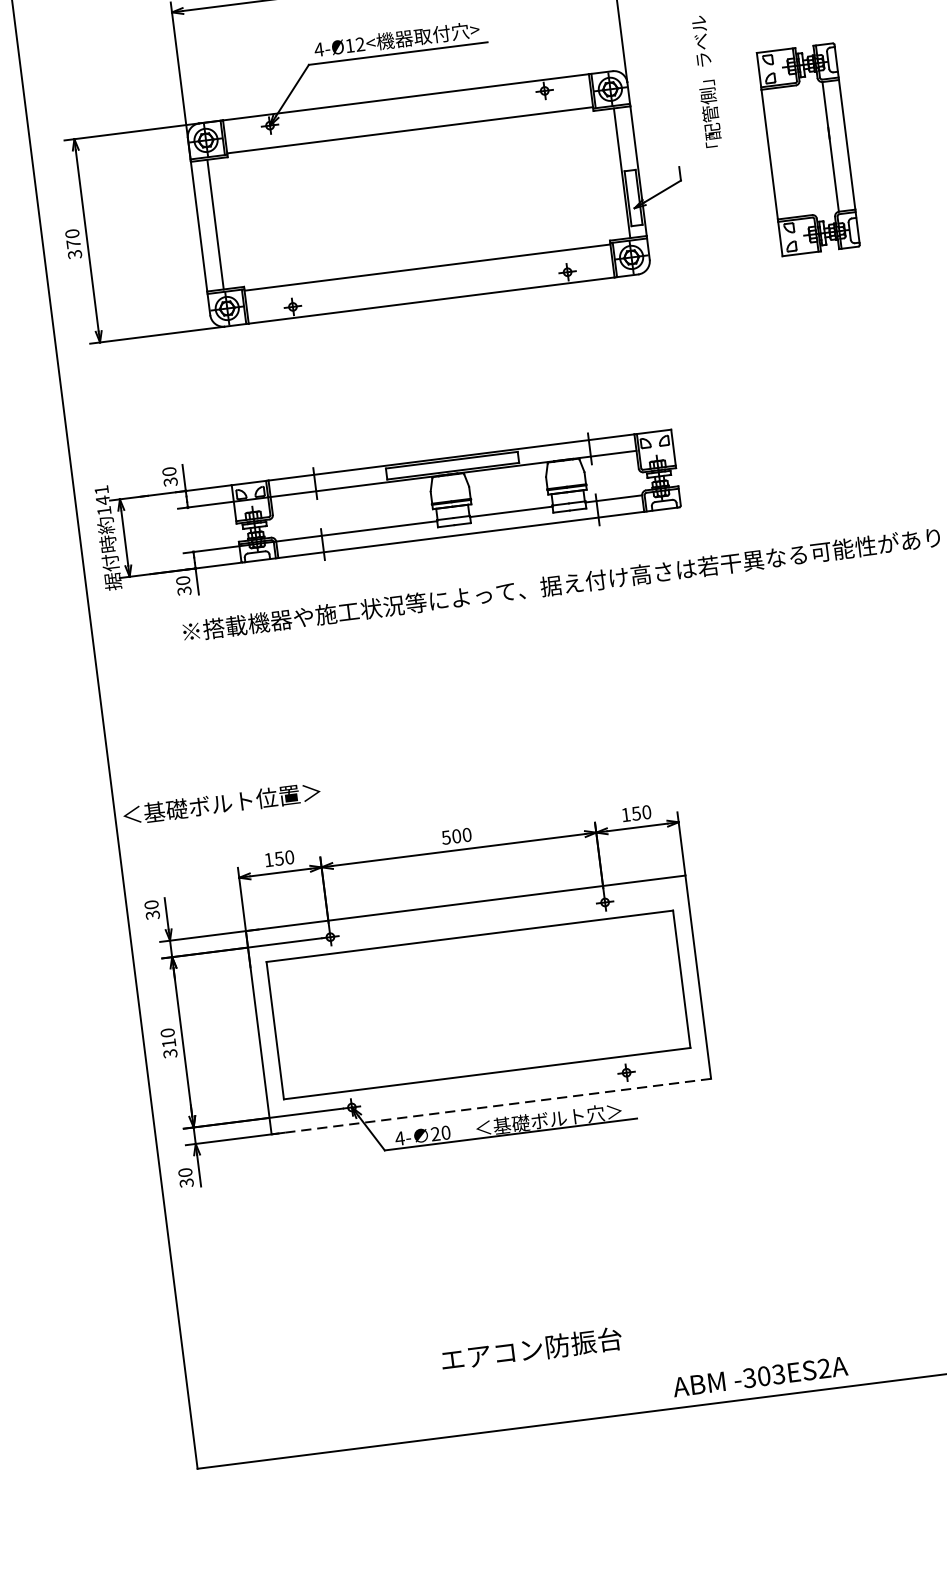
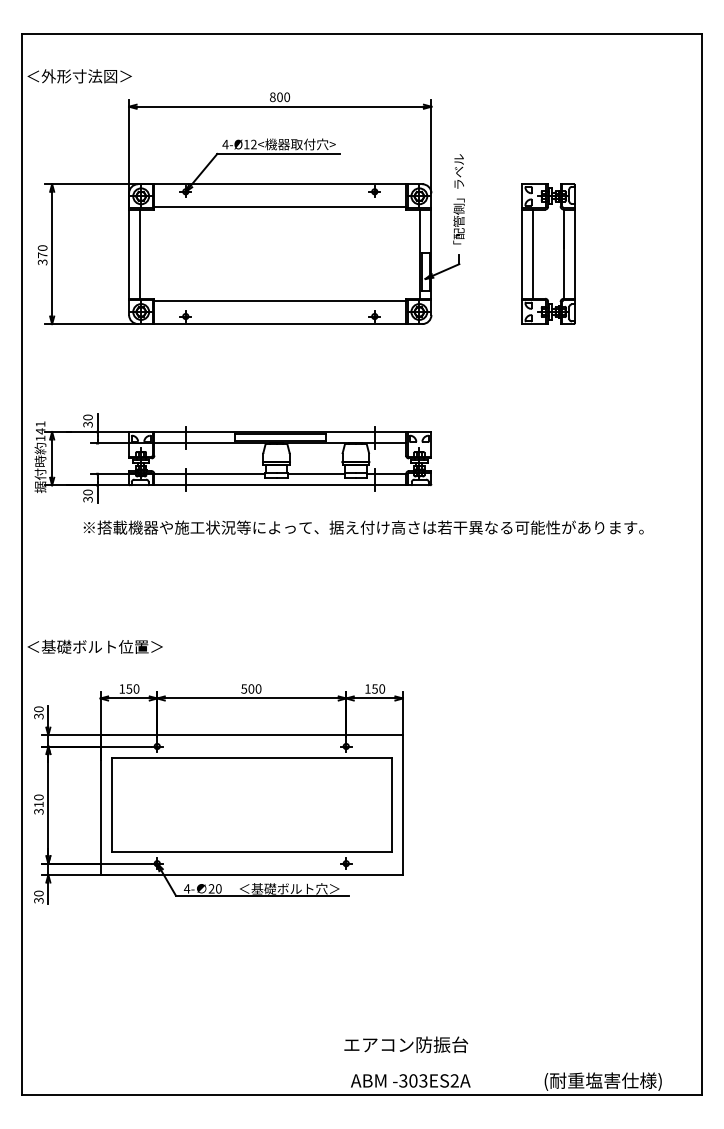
text: (705, 81) -> (458, 199), moved
line: (786, 151) -> (533, 253), added
line: (491, 1107) -> (251, 875), dashed -> solid
text: (531, 1348) -> (406, 1044), moved

